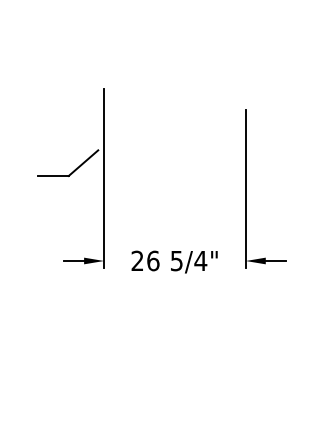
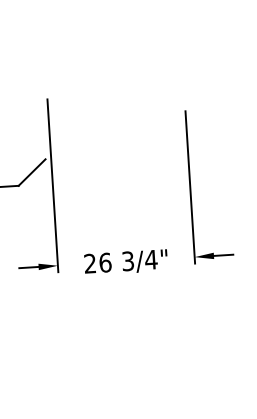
text: (176, 260) -> (127, 260), 5/4" -> 3/4"

